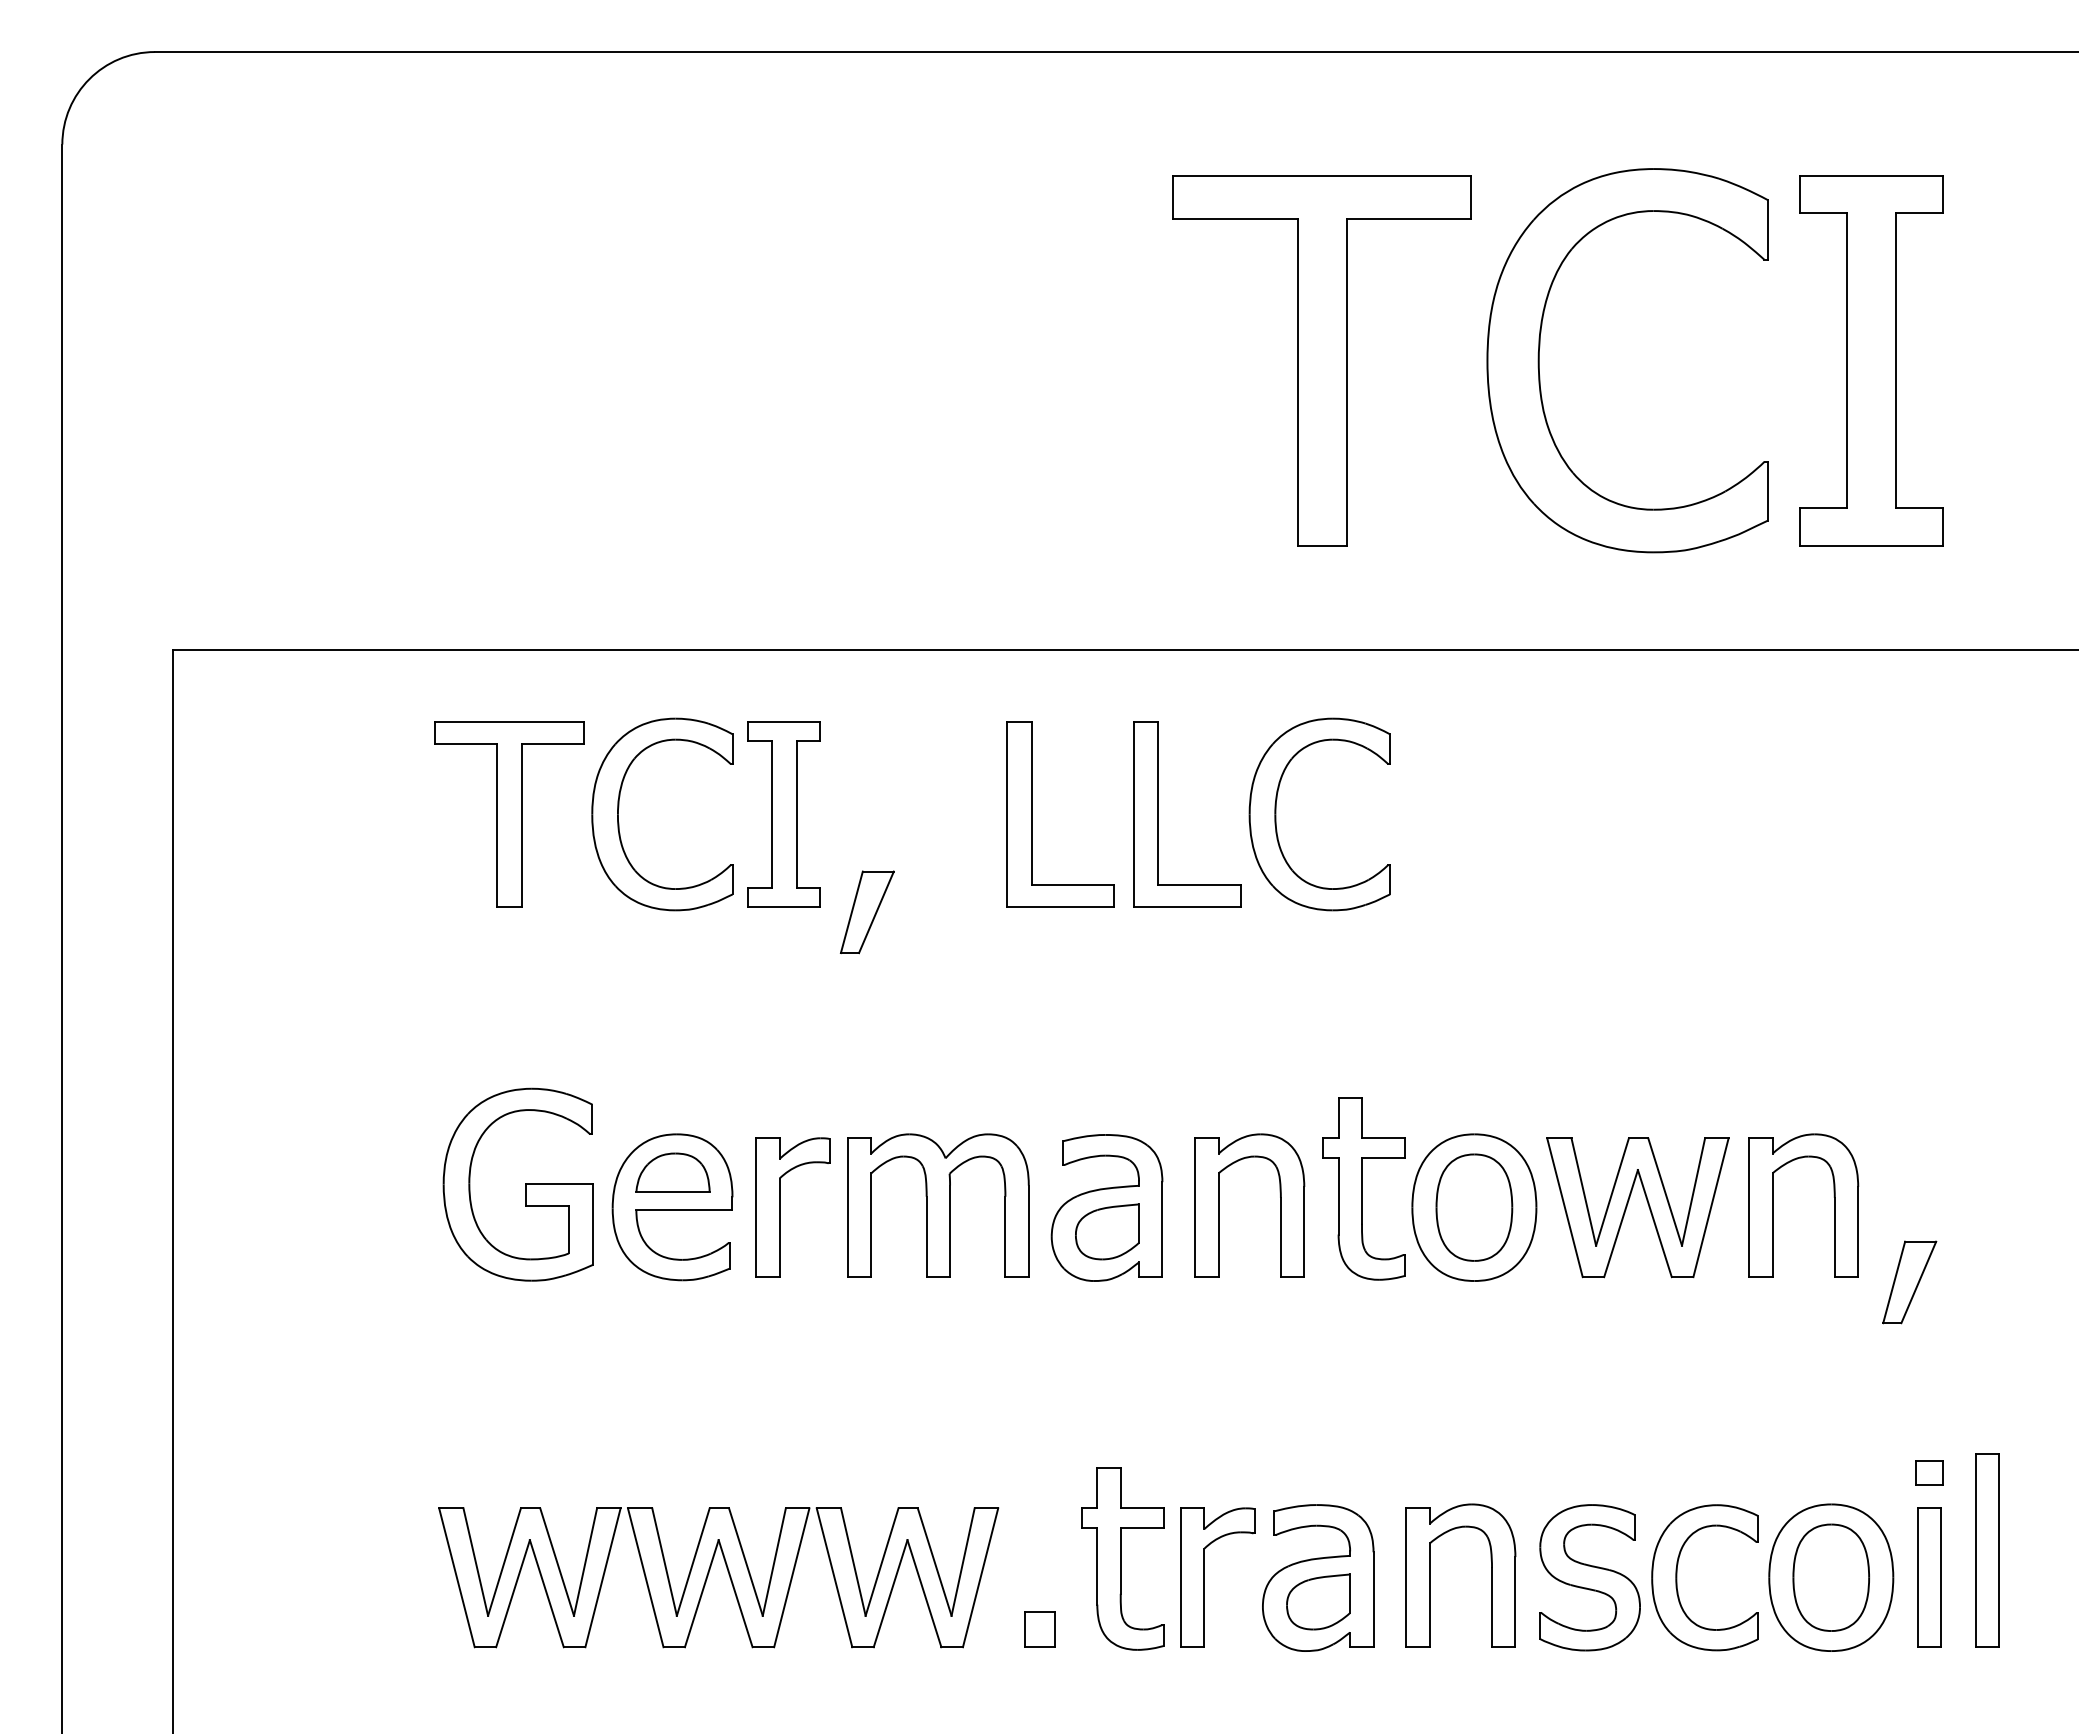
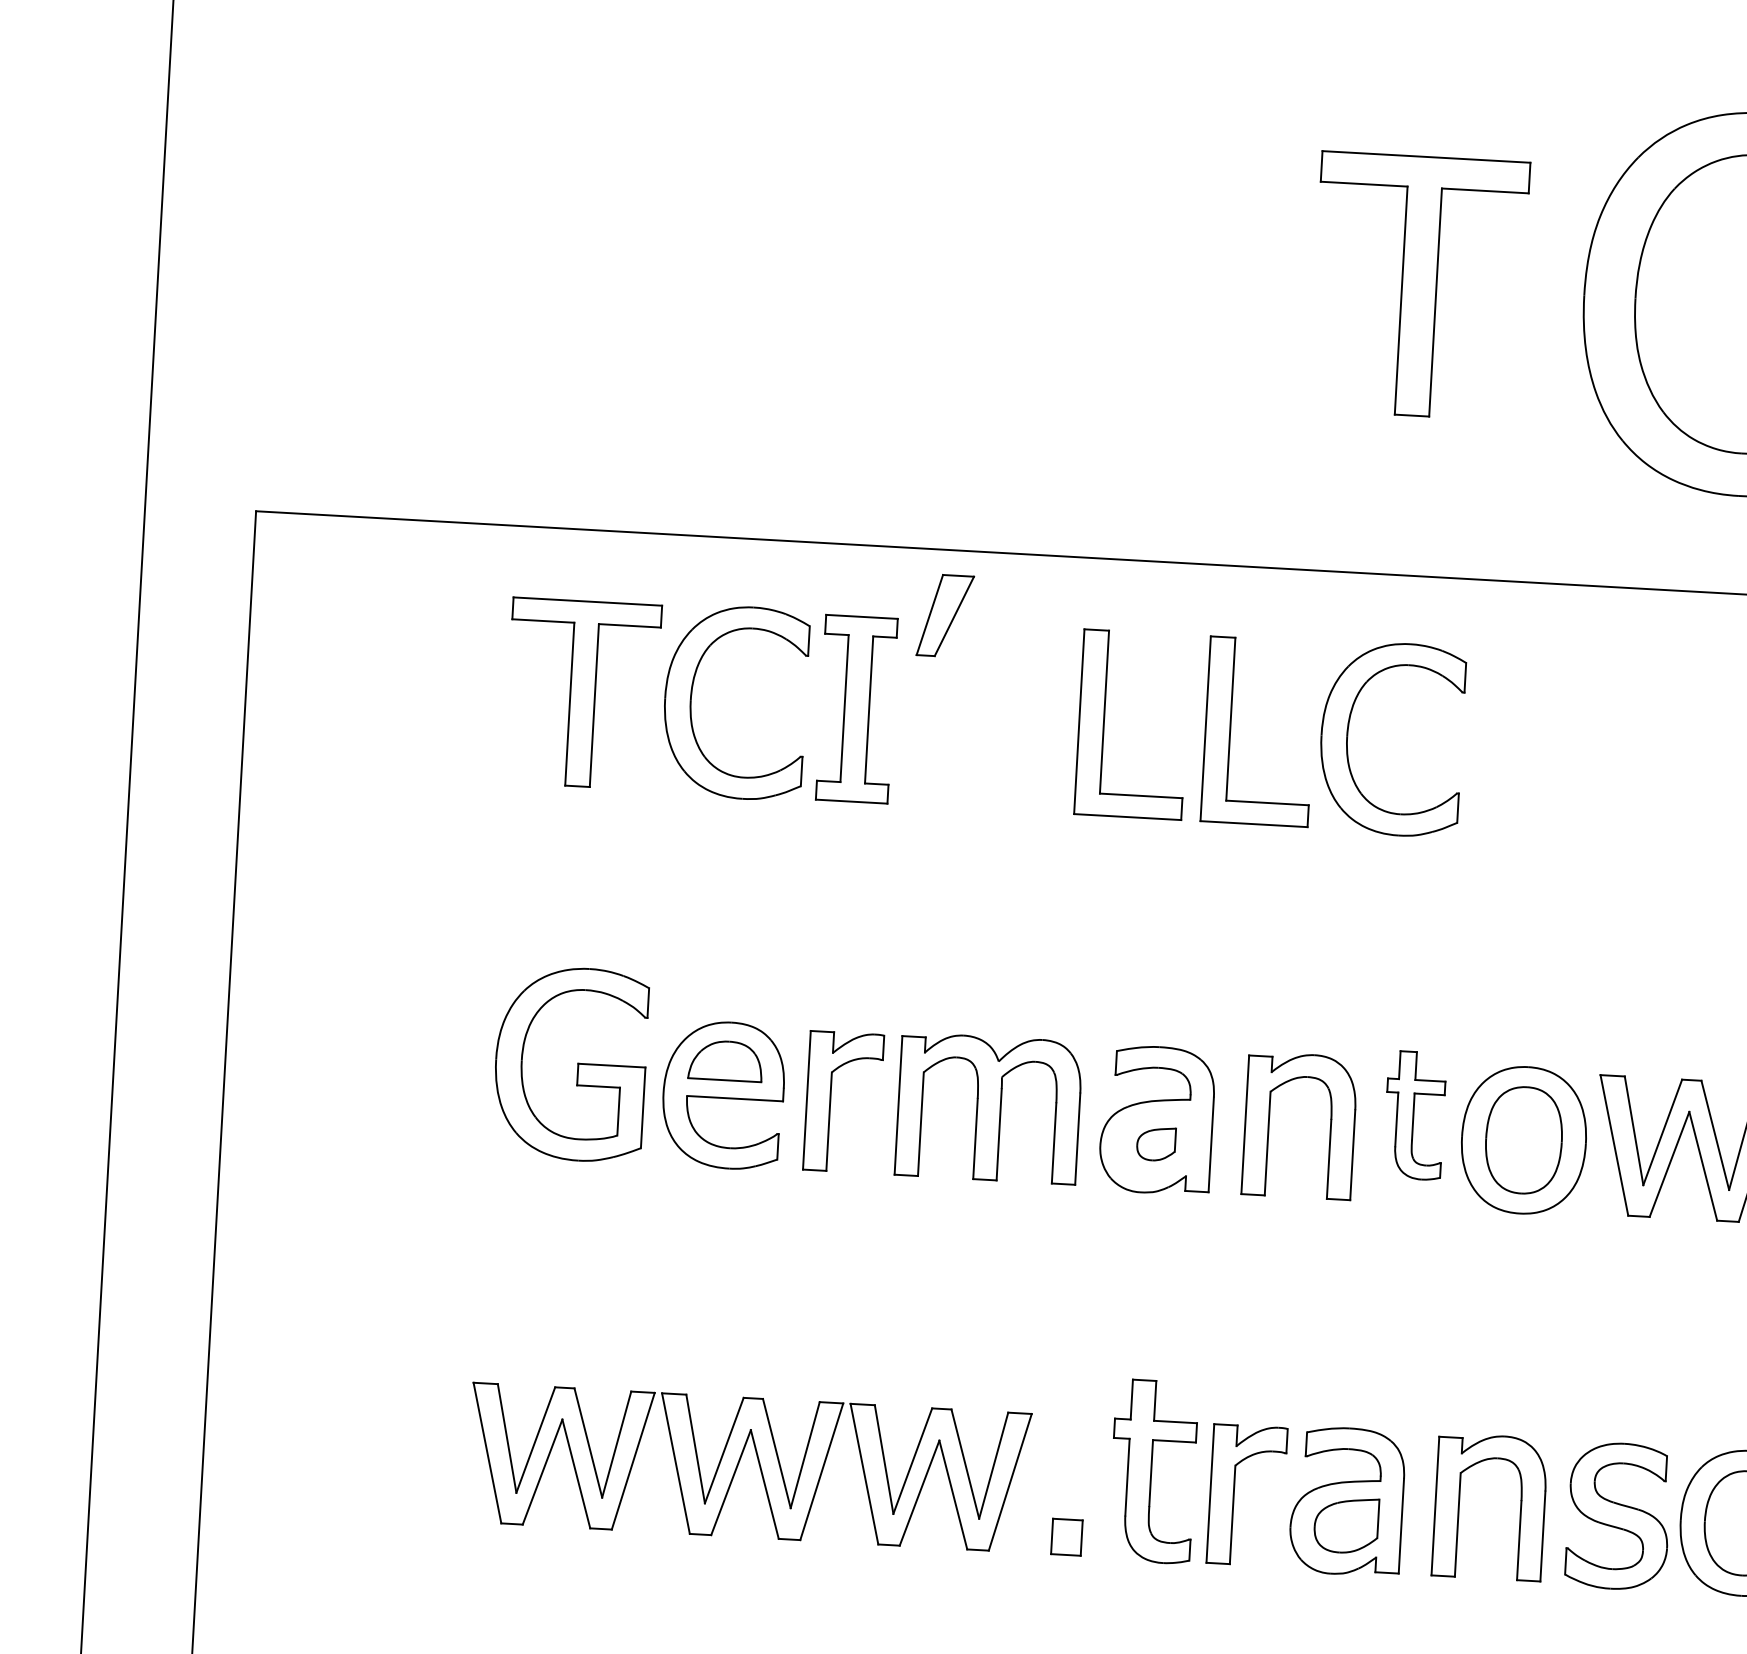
part: (1321, 360) -> (1418, 285), size x0.7
part: (866, 912) -> (944, 616), moved
part: (1363, 1188) -> (1414, 1115), size x0.7
part: (1107, 1231) -> (1156, 1143), size x0.6

